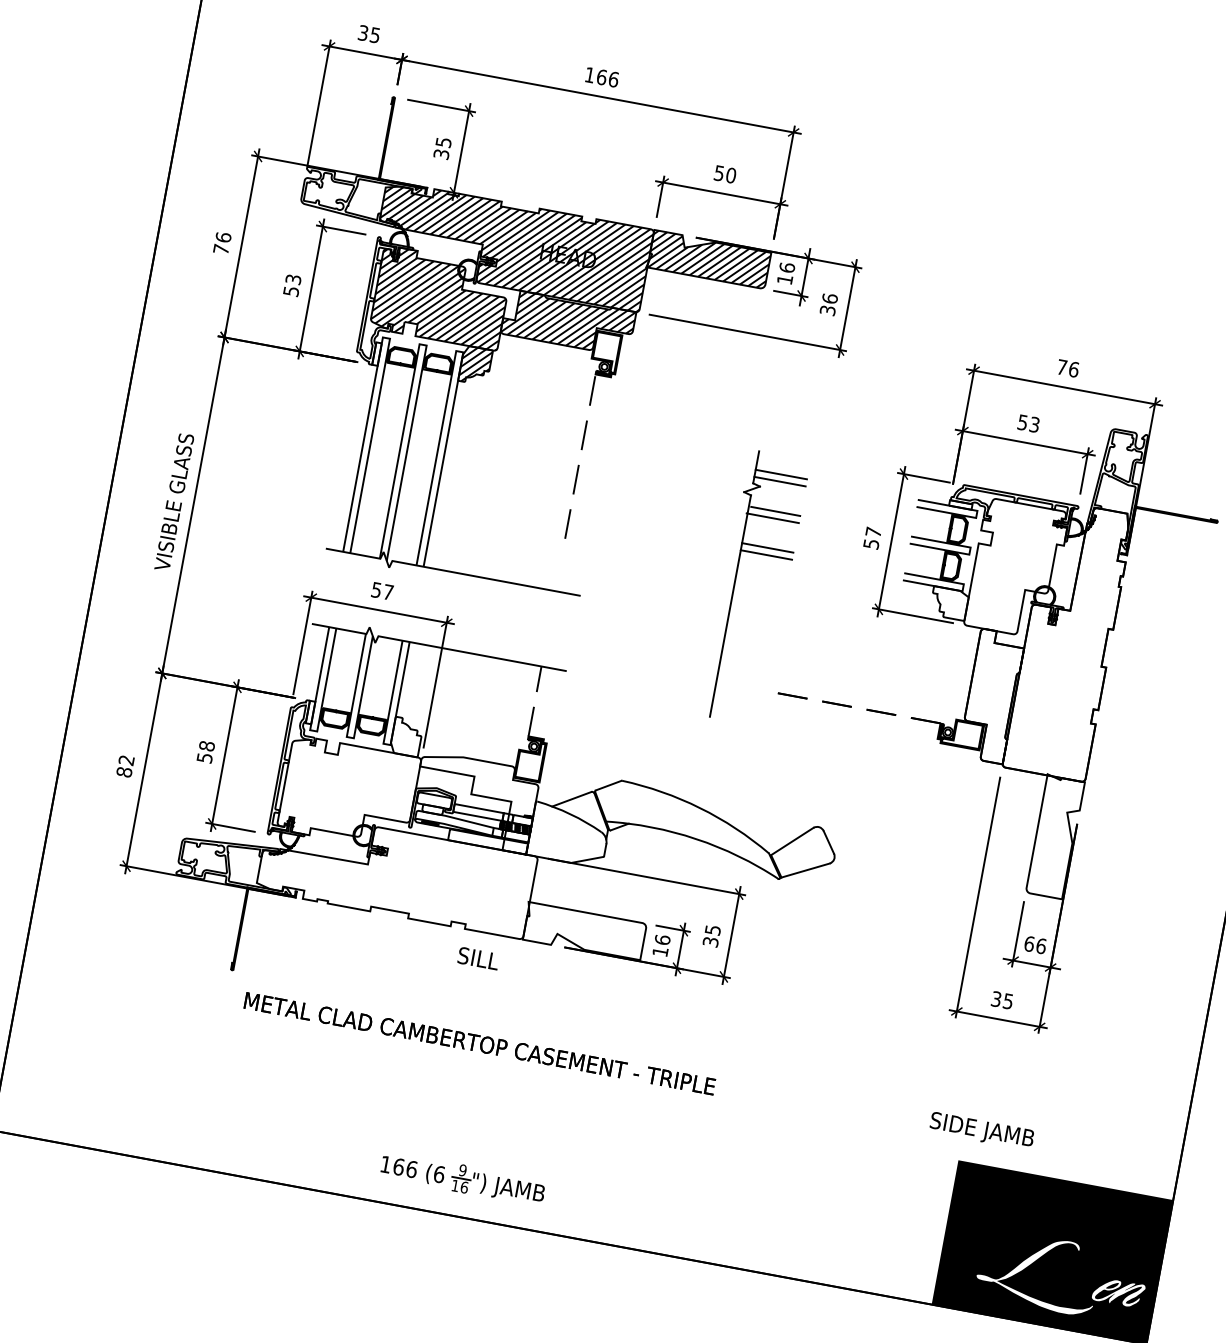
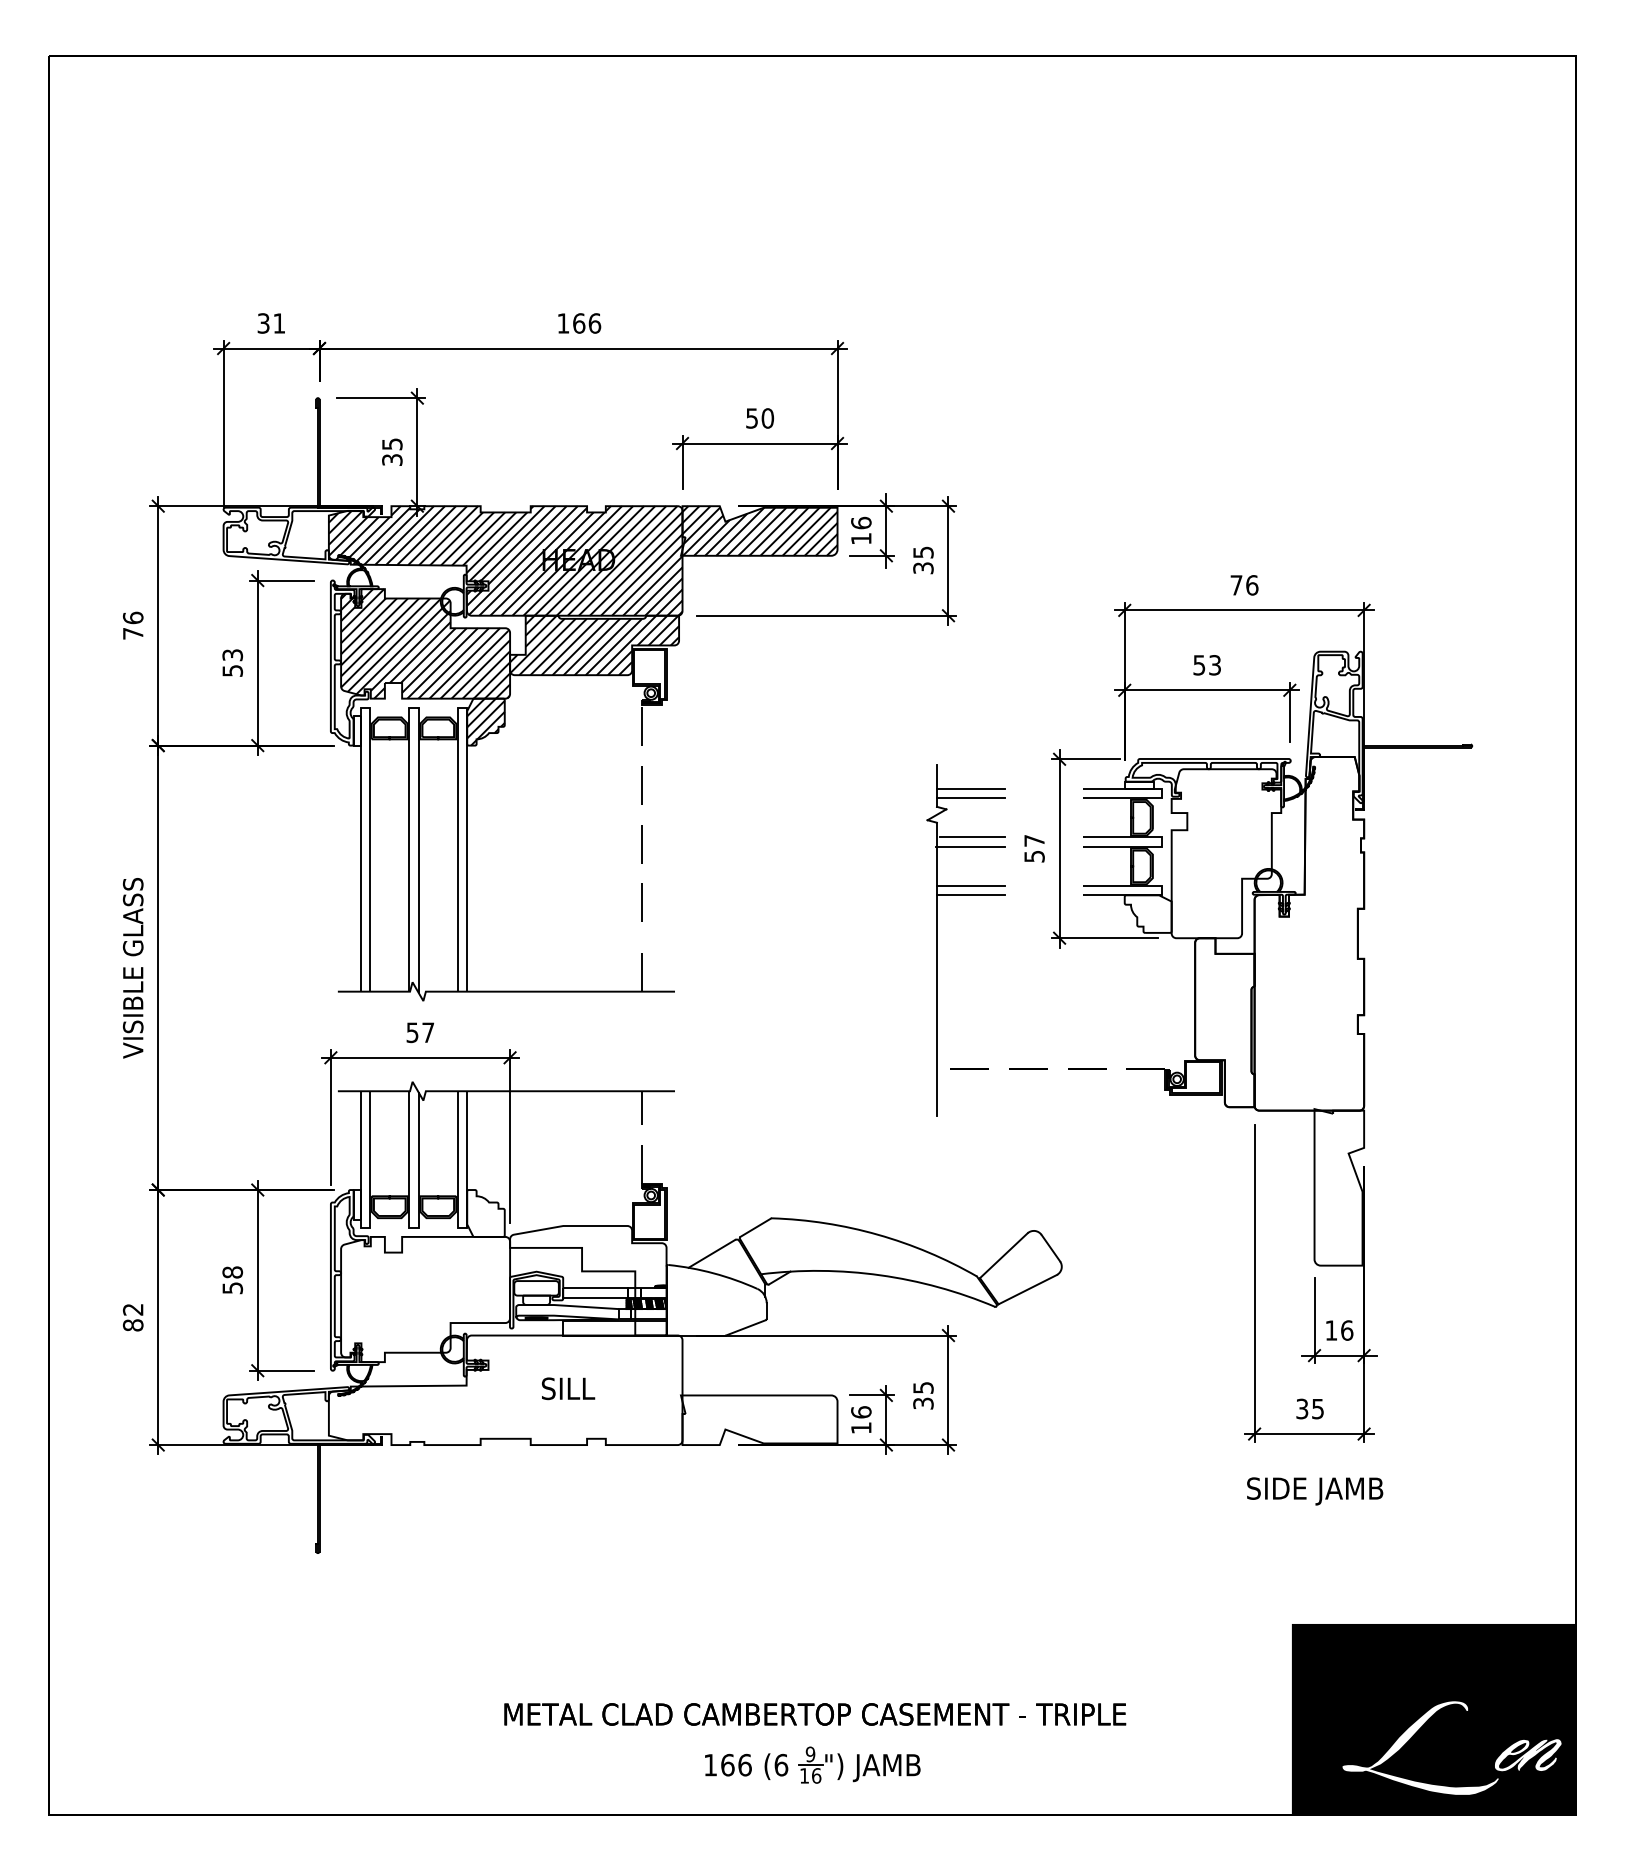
text: (375, 35) -> (279, 323), 35 -> 31
text: (830, 298) -> (923, 552), 36 -> 35
line: (558, 574) -> (641, 969), added
part: (734, 584) -> (937, 940), moved
text: (1029, 943) -> (1331, 1330), 66 -> 16
text: (478, 958) -> (568, 1388), moved
text: (480, 1043) -> (815, 1714), moved
text: (982, 1131) -> (1315, 1491), moved
part: (462, 1178) -> (812, 1764), moved

